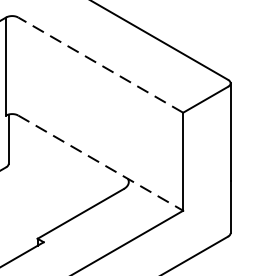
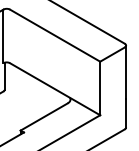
line: (99, 64) -> (54, 35), dashed -> solid
line: (101, 163) -> (55, 89), dashed -> solid

